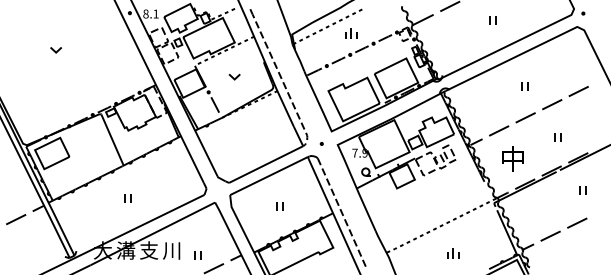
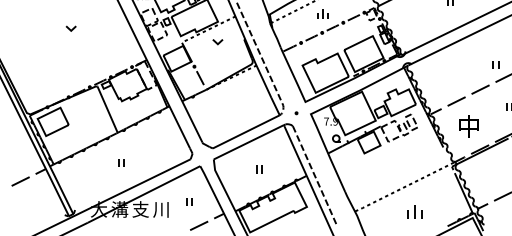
part: (55, 50) -> (70, 28), moved
part: (234, 76) -> (217, 41), moved
part: (524, 86) -> (495, 65), moved
part: (453, 253) -> (415, 212), size x1.4
part: (197, 255) -> (188, 202), moved

